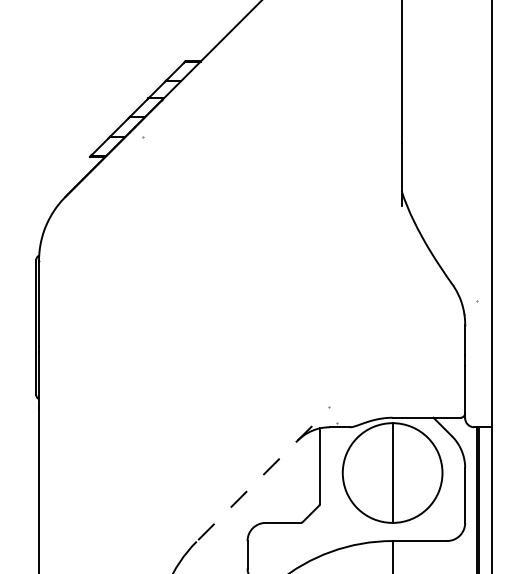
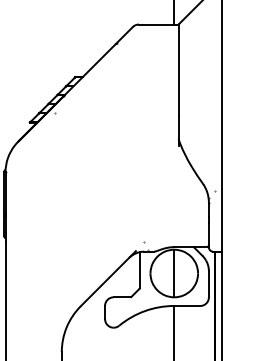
line: (254, 483) -> (108, 278), dashed -> solid

